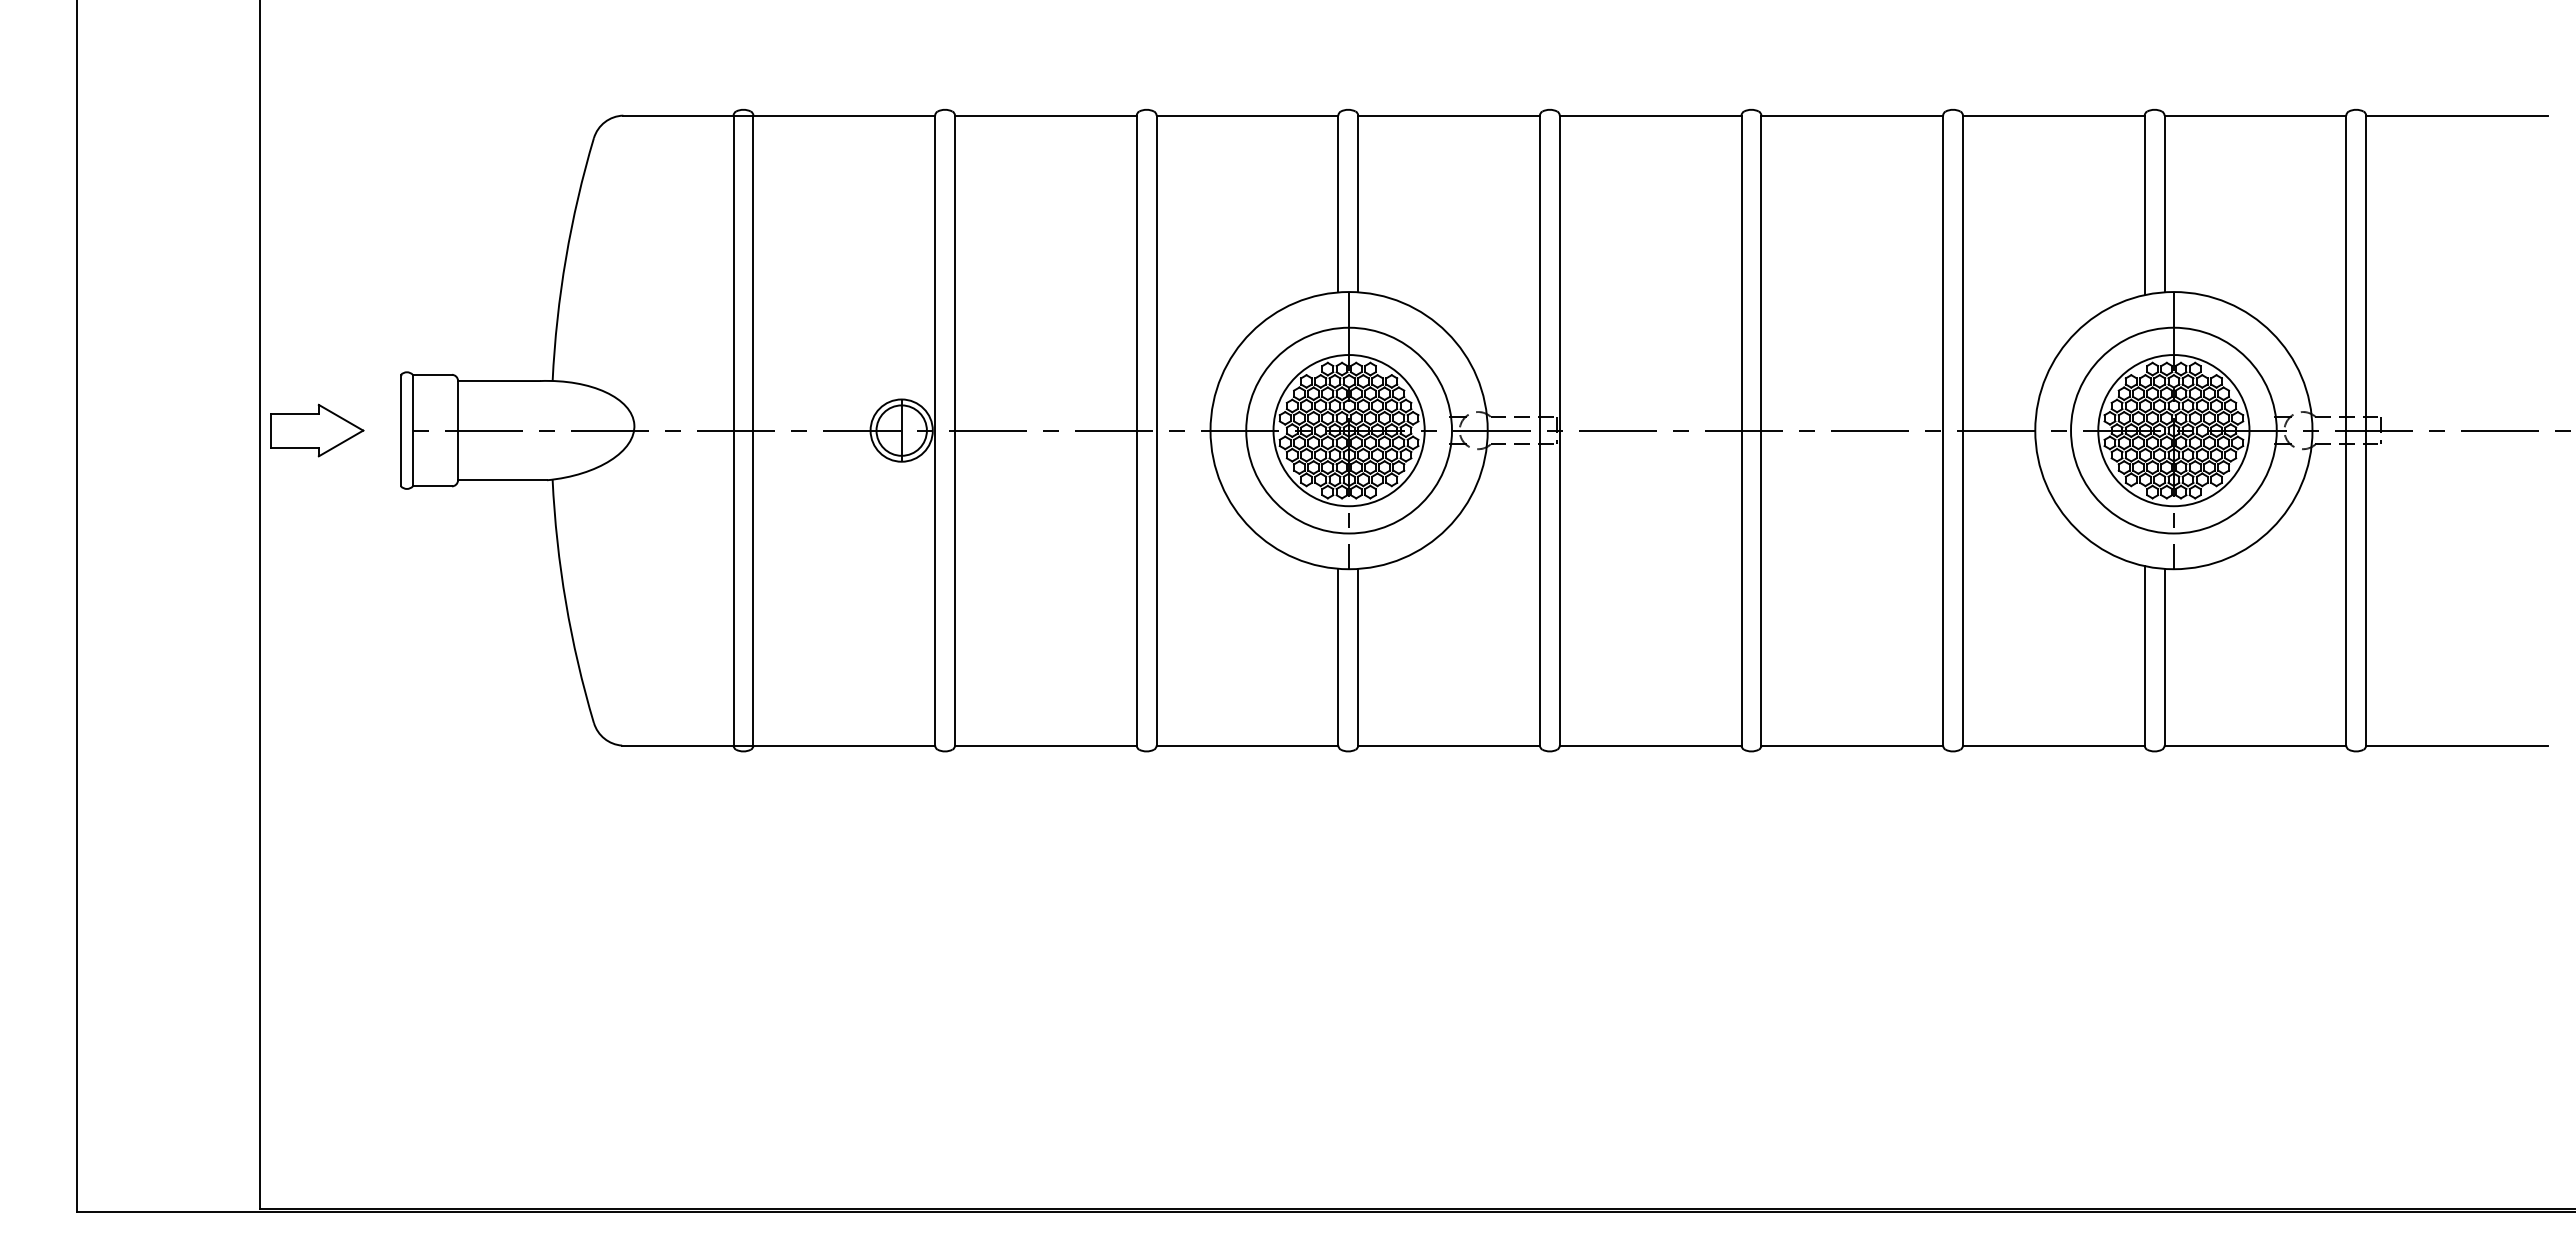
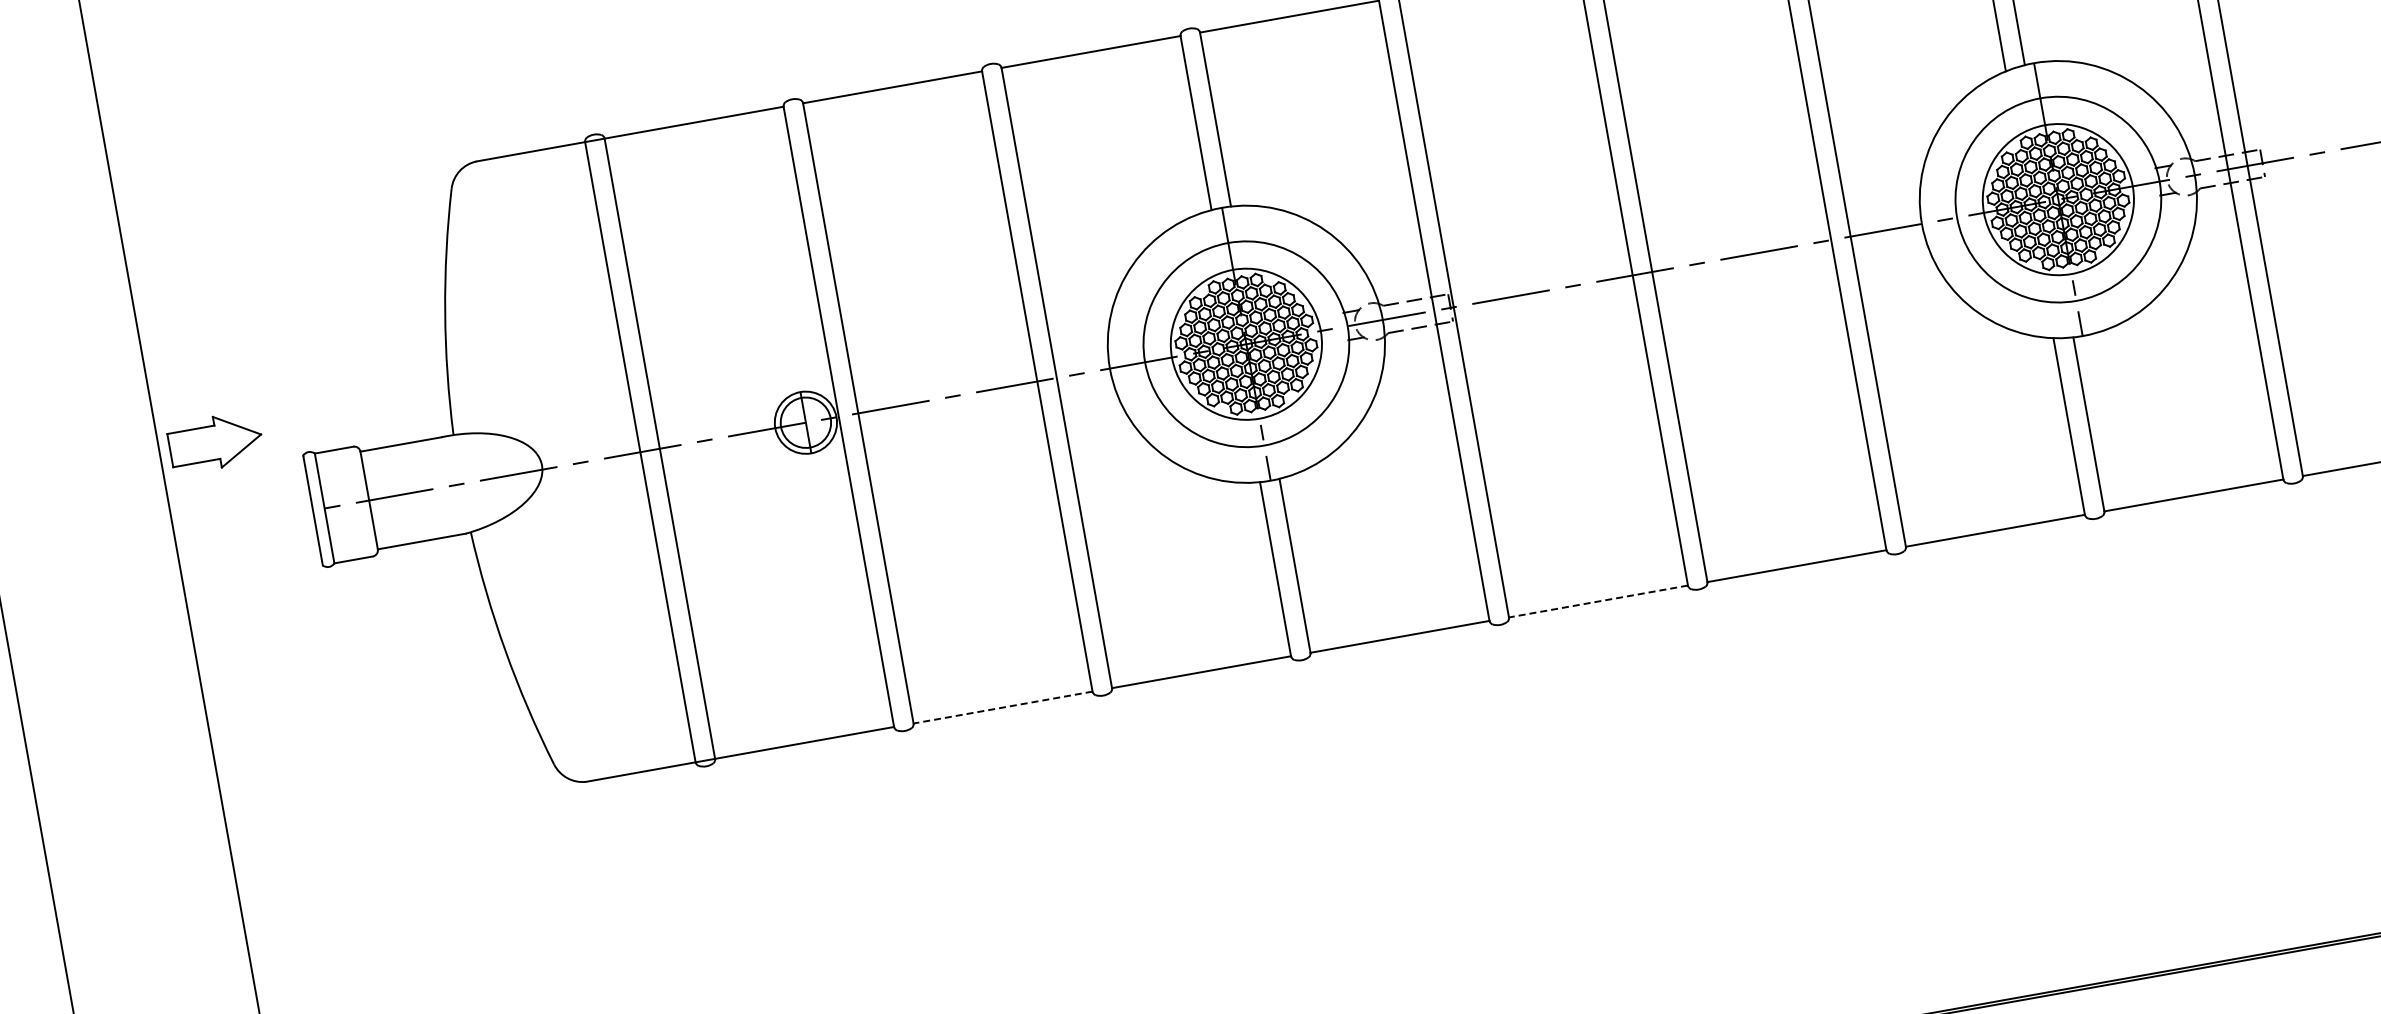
part: (317, 430) -> (216, 442), moved
line: (1045, 745) -> (1002, 707), solid -> dashed
line: (1650, 745) -> (1598, 601), solid -> dashed

